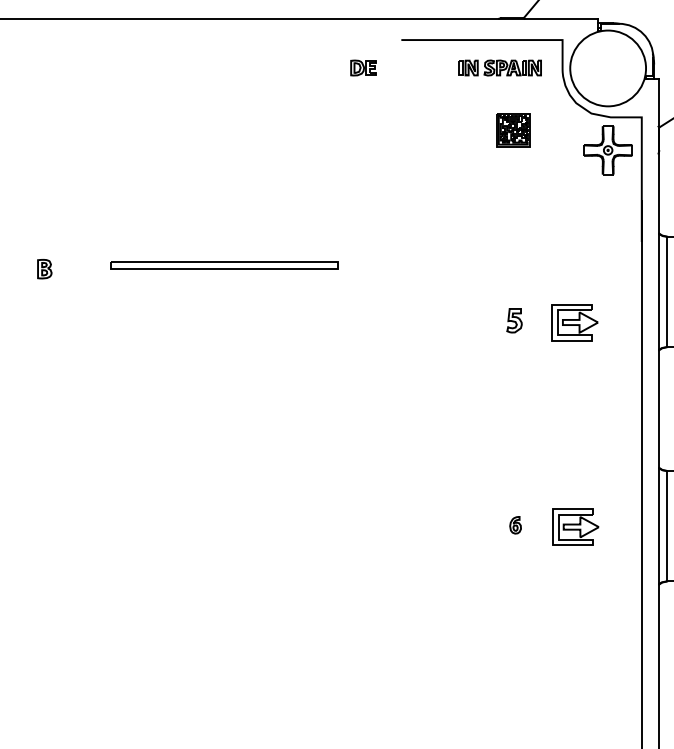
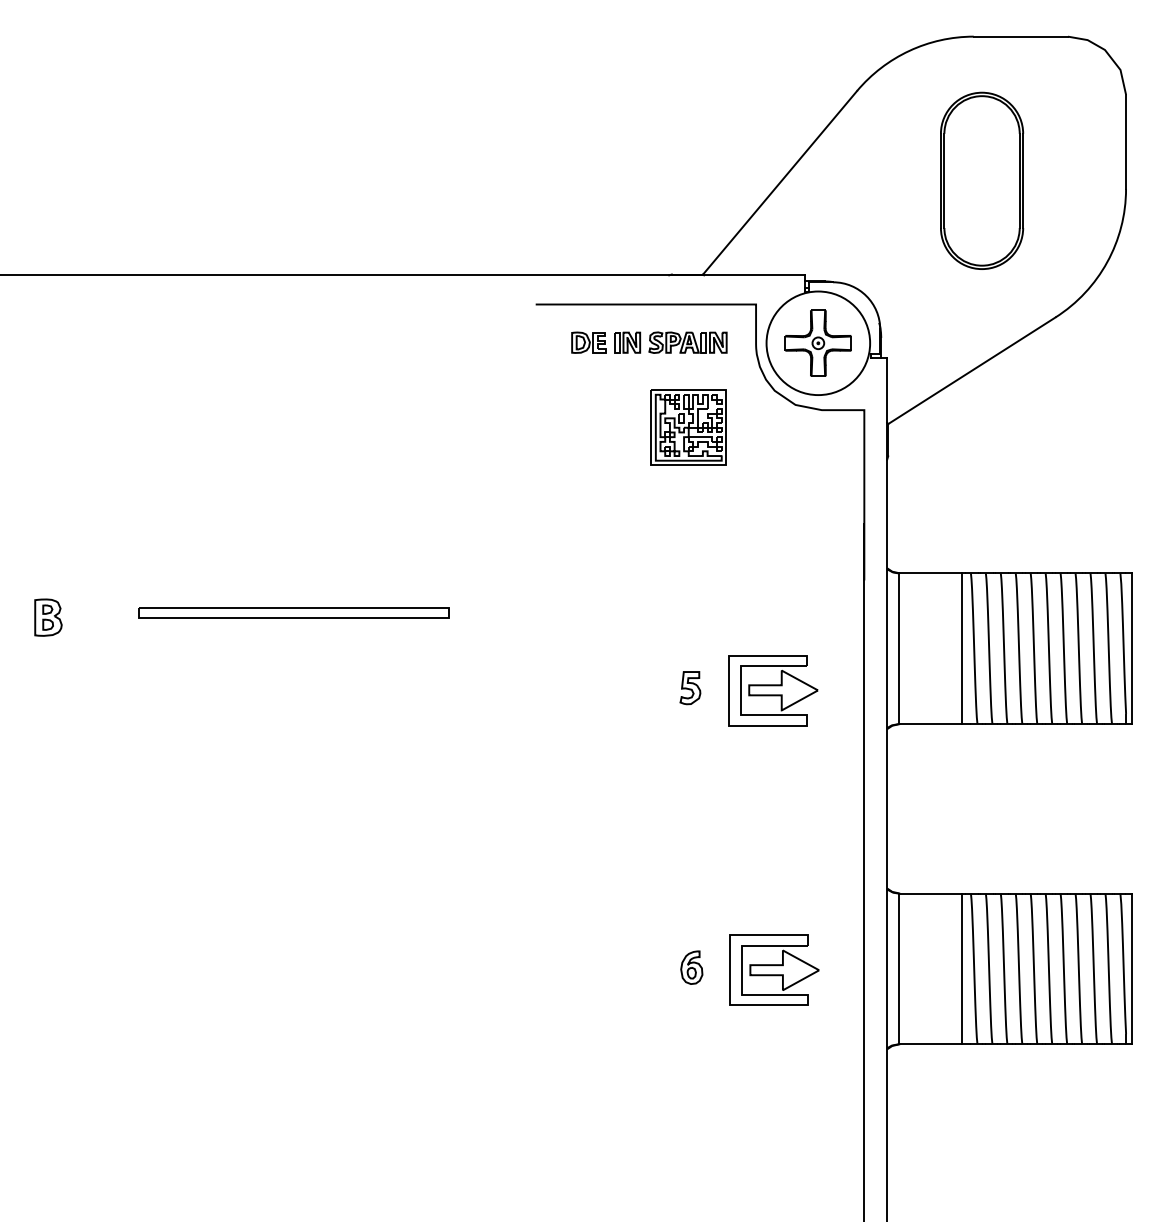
part: (363, 67) -> (588, 342), moved
part: (513, 130) -> (688, 427), size x1.67
part: (607, 149) -> (817, 342), moved
part: (44, 269) -> (48, 617), size x1.43
part: (575, 322) -> (773, 690), size x1.43
part: (515, 525) -> (691, 967), size x1.43
part: (576, 526) -> (774, 969), size x1.43

